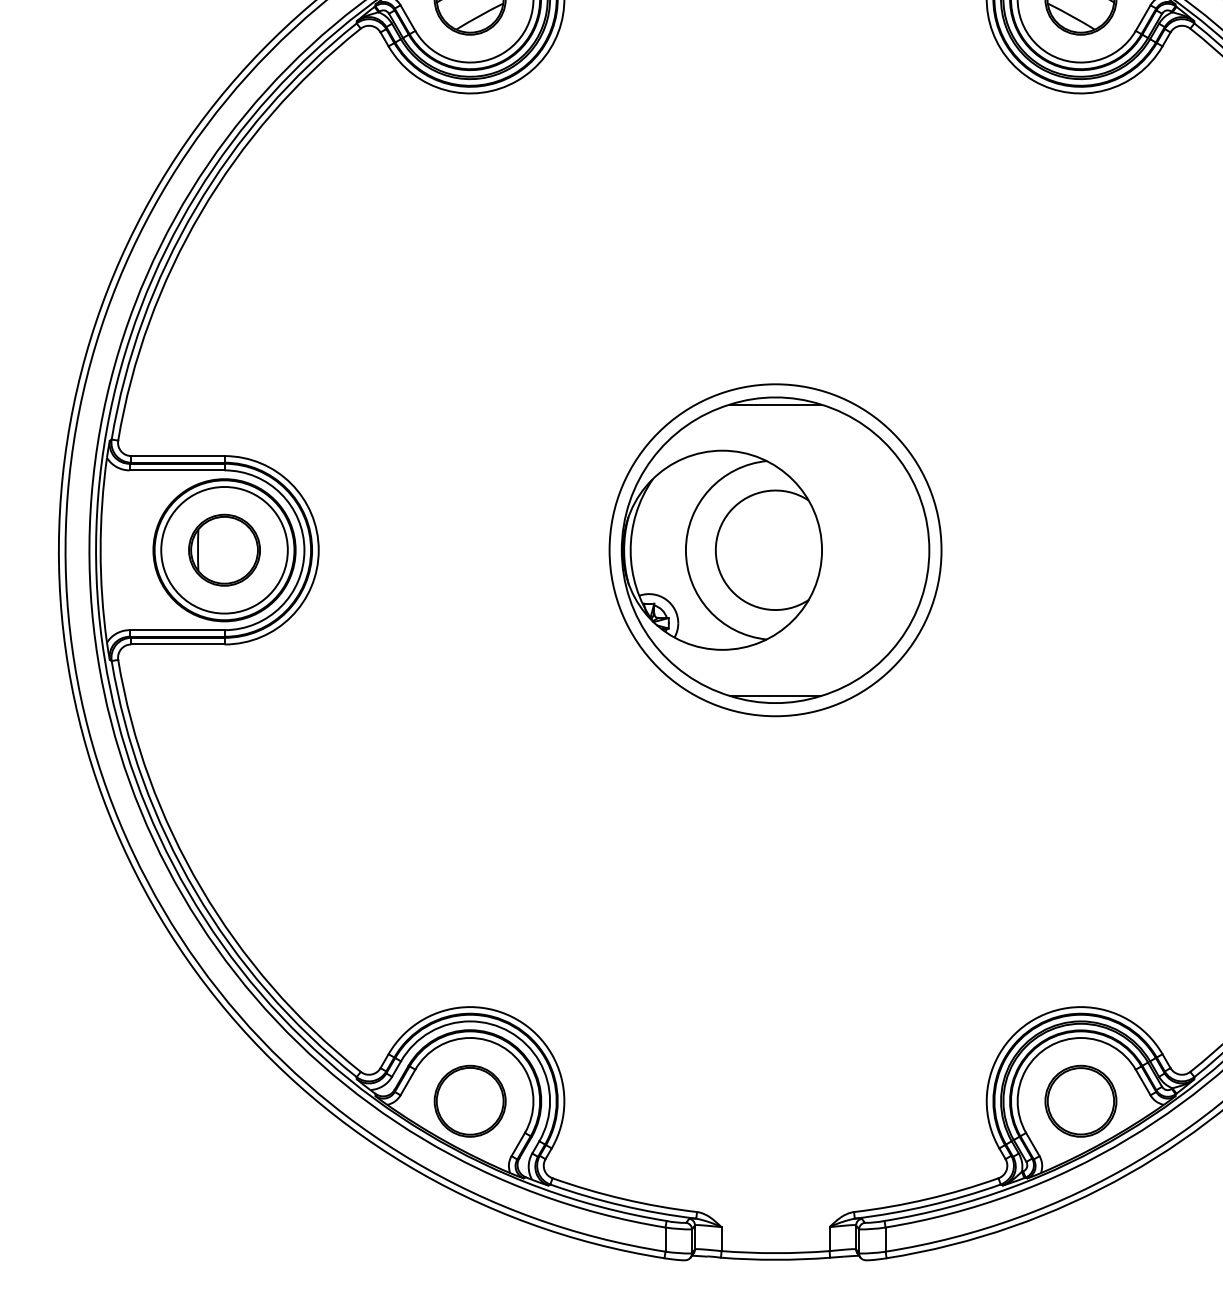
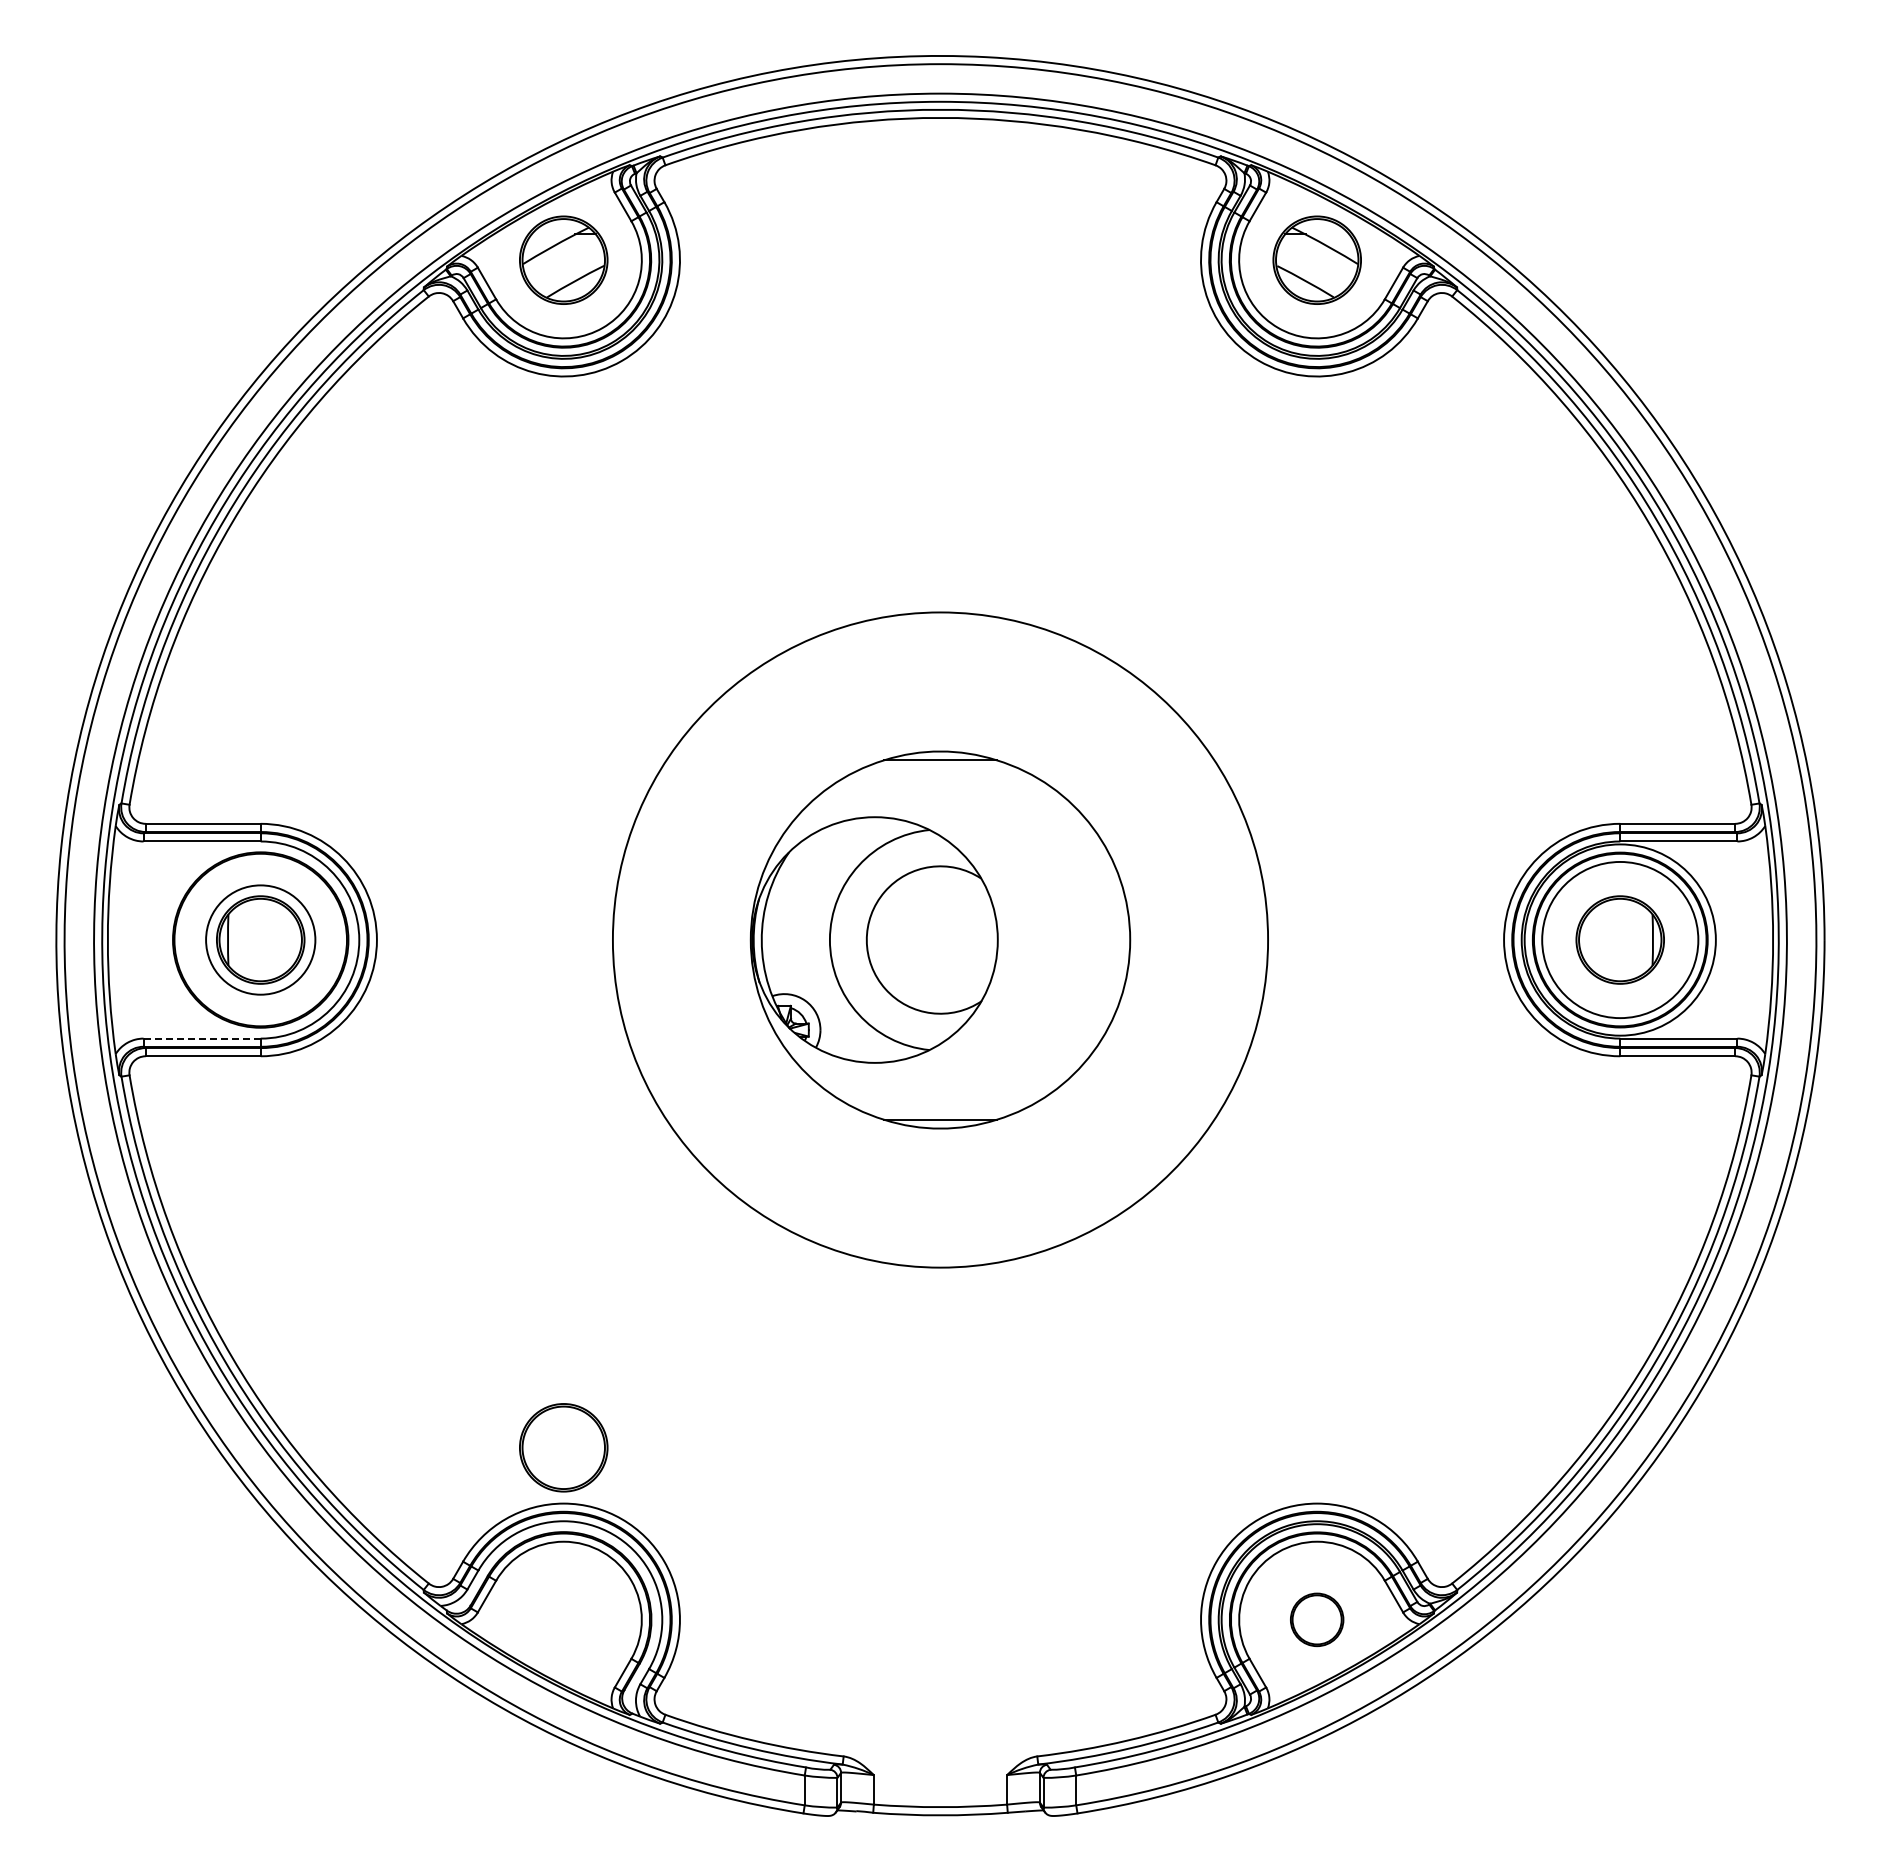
circle: (224, 549) -> (260, 939), size x0.7
circle: (775, 549) -> (940, 939), size x1.6
line: (177, 630) -> (202, 1038), solid -> dashed
part: (469, 1101) -> (563, 1447), moved
part: (1080, 1101) -> (1316, 1619), size x0.6

